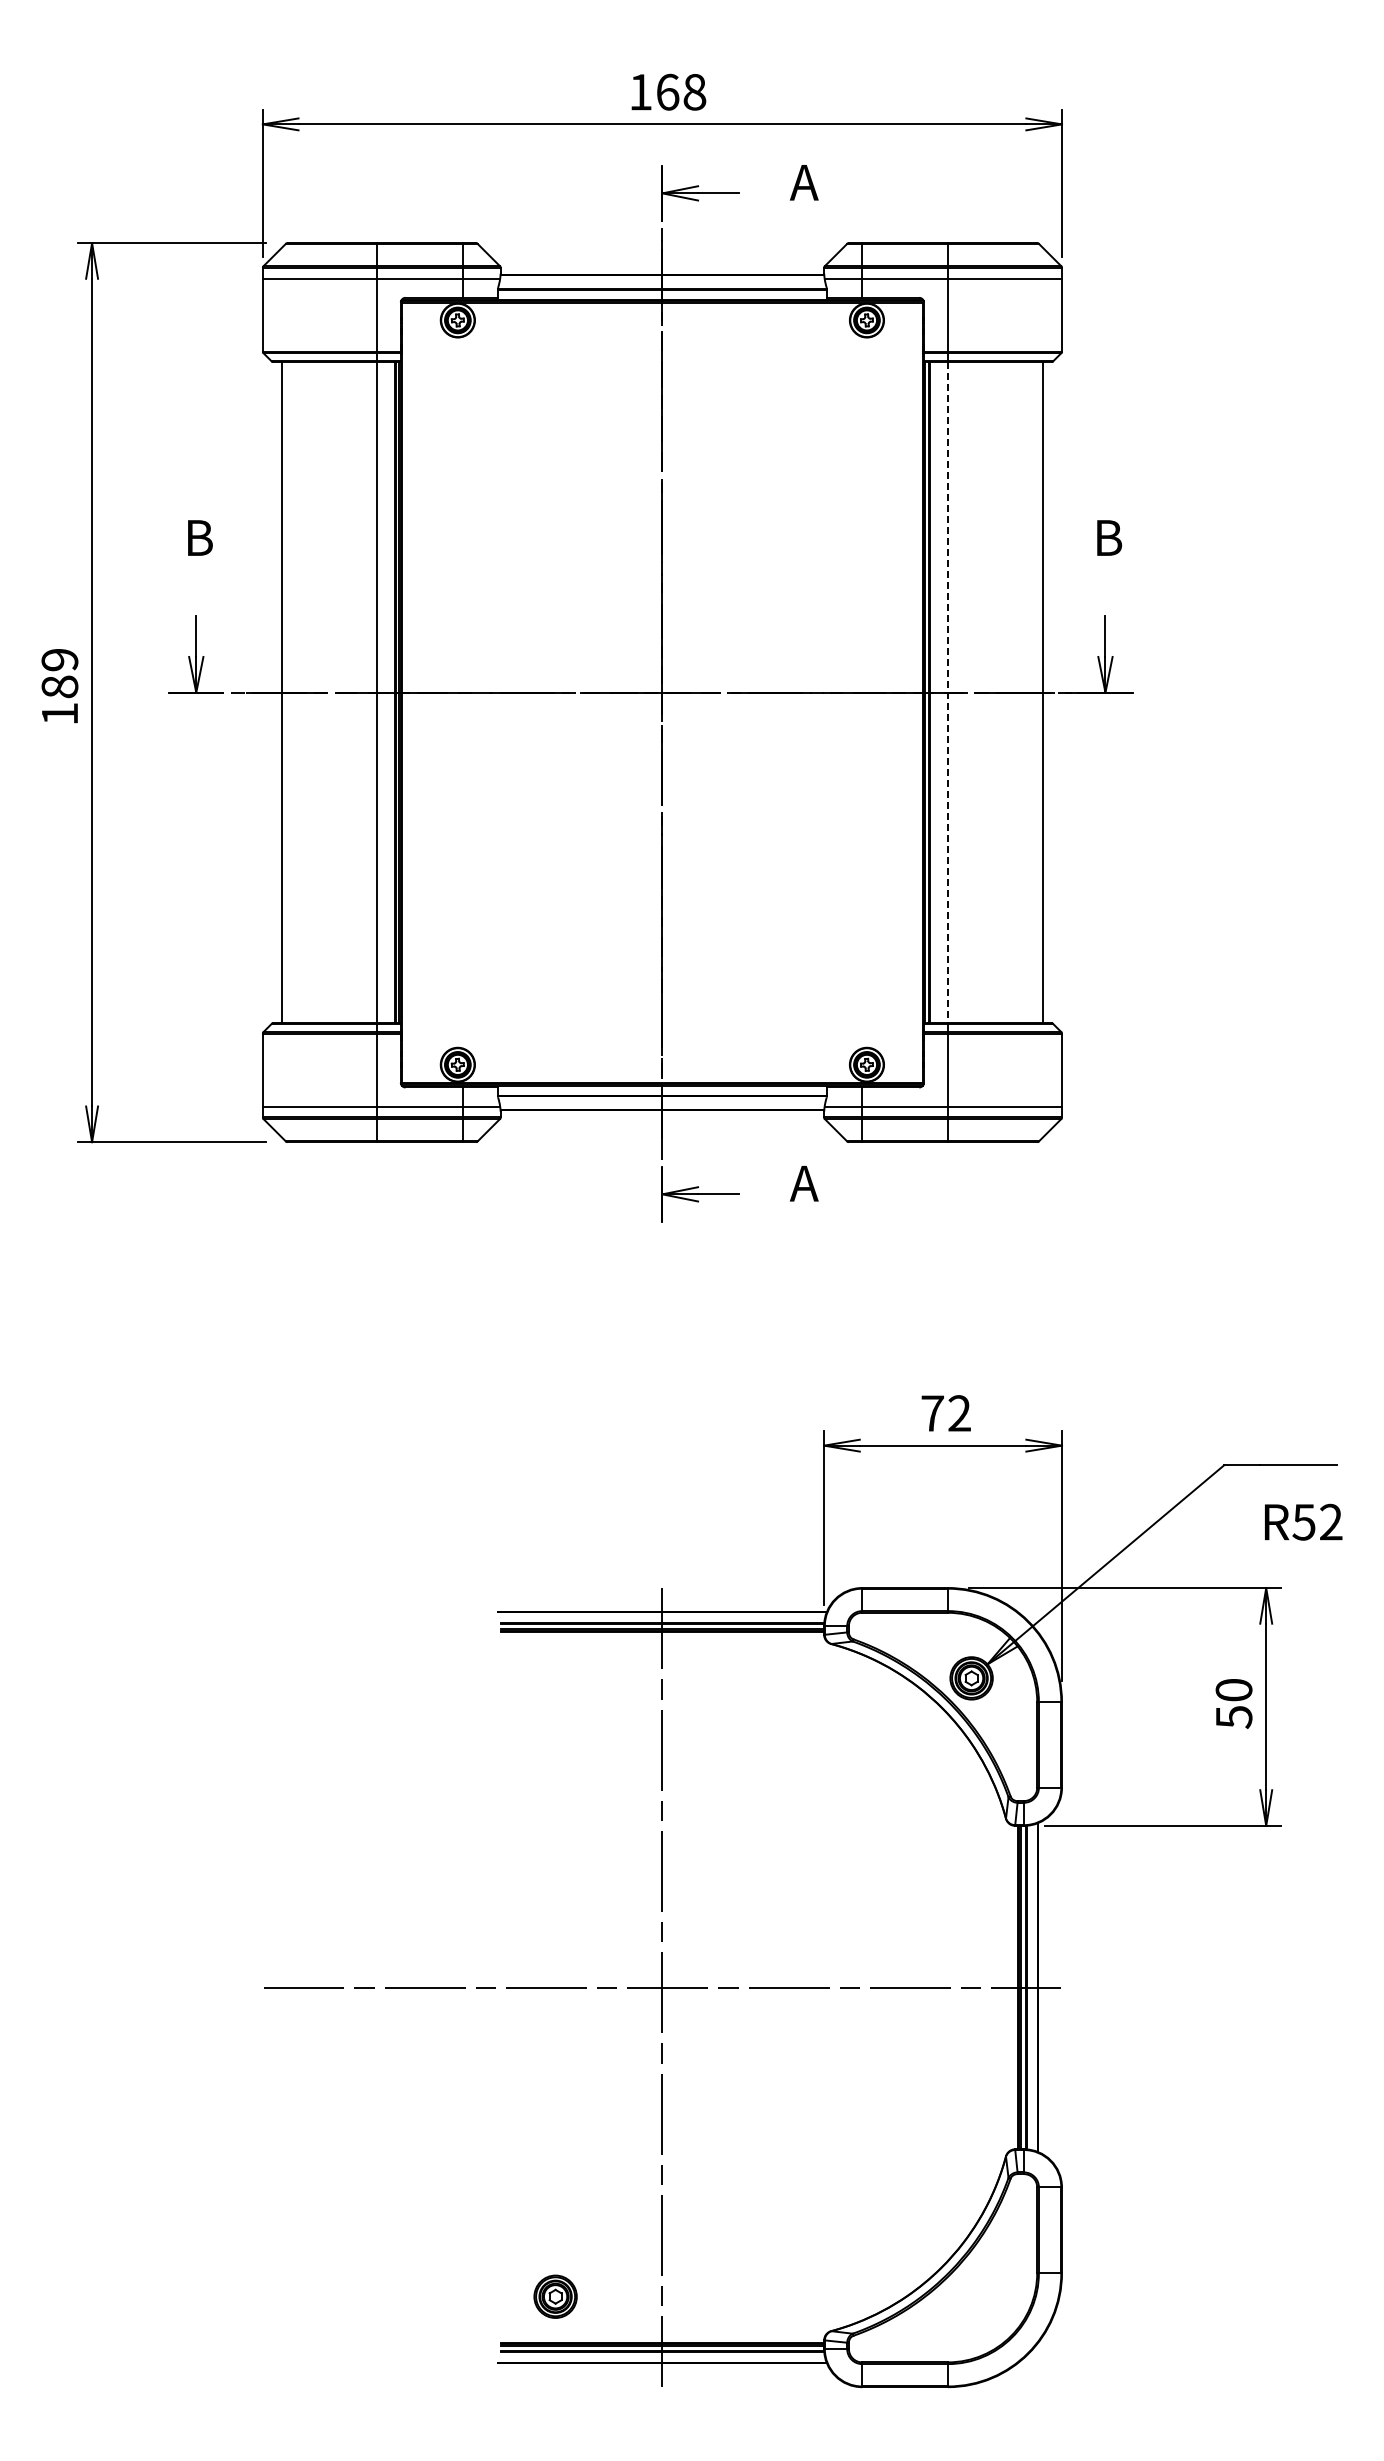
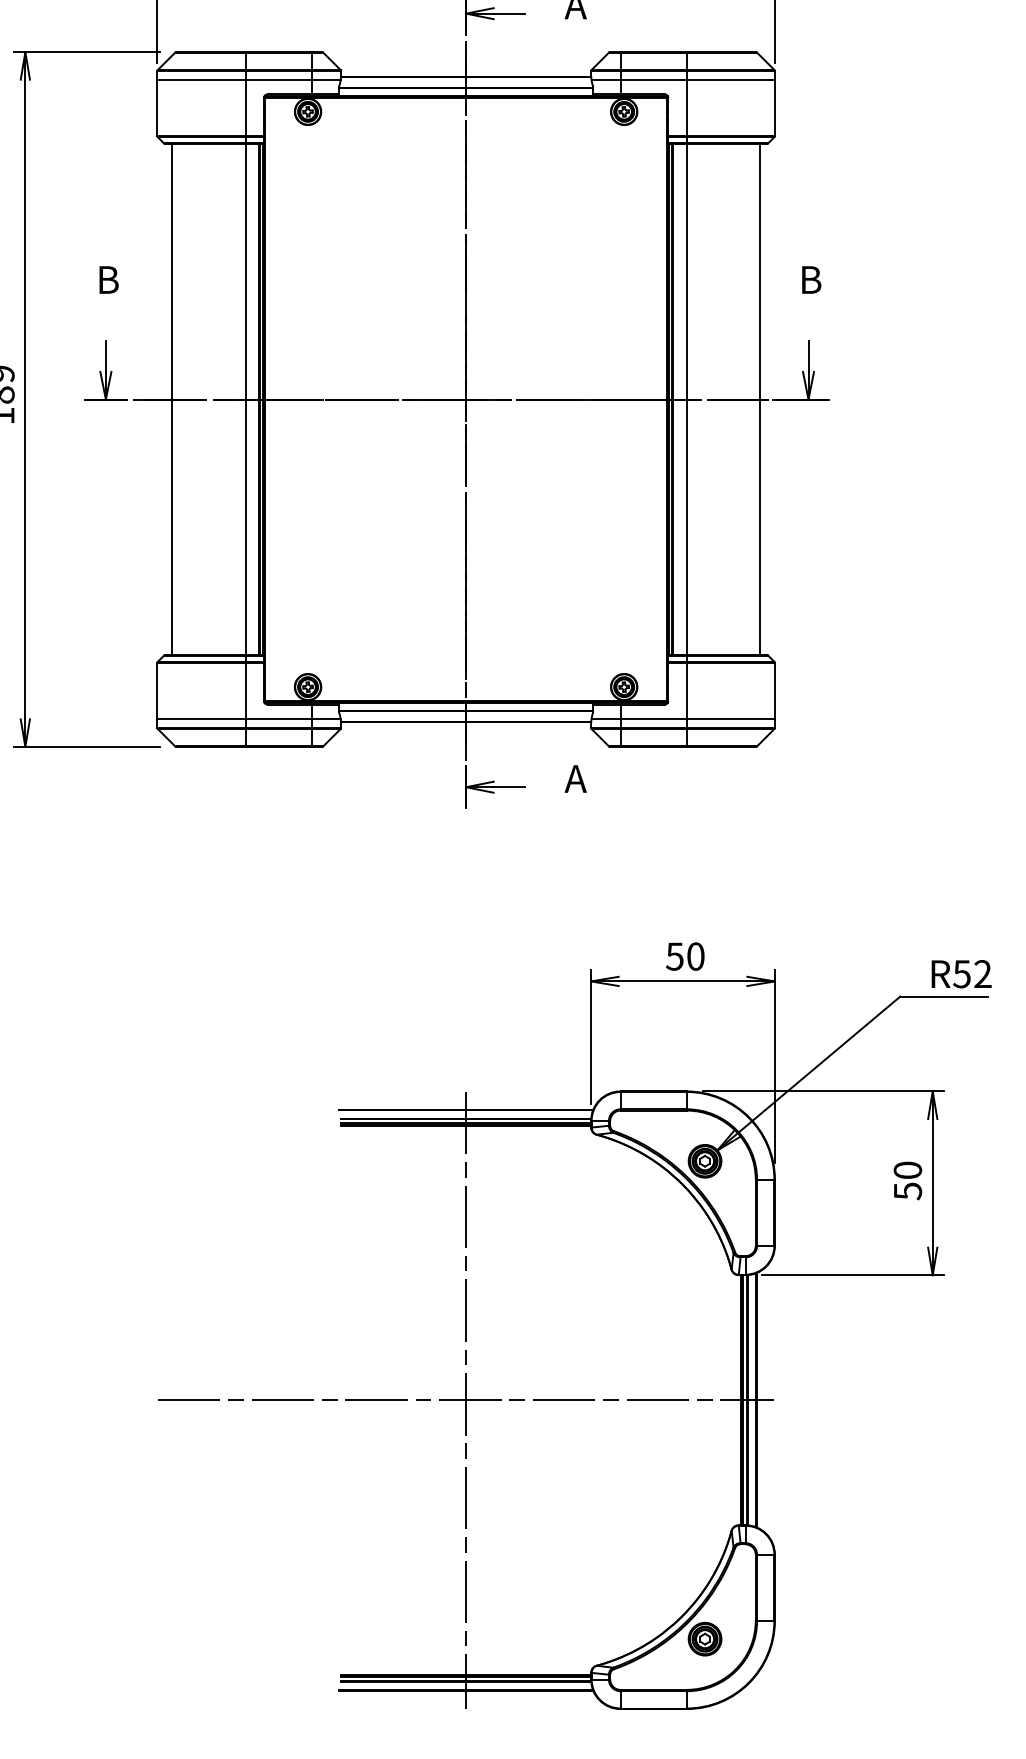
line: (947, 692) -> (686, 399), dashed -> solid
text: (945, 1413) -> (684, 956), 72 -> 50
text: (1303, 1521) -> (961, 973), moved
part: (555, 2296) -> (704, 1638), moved

